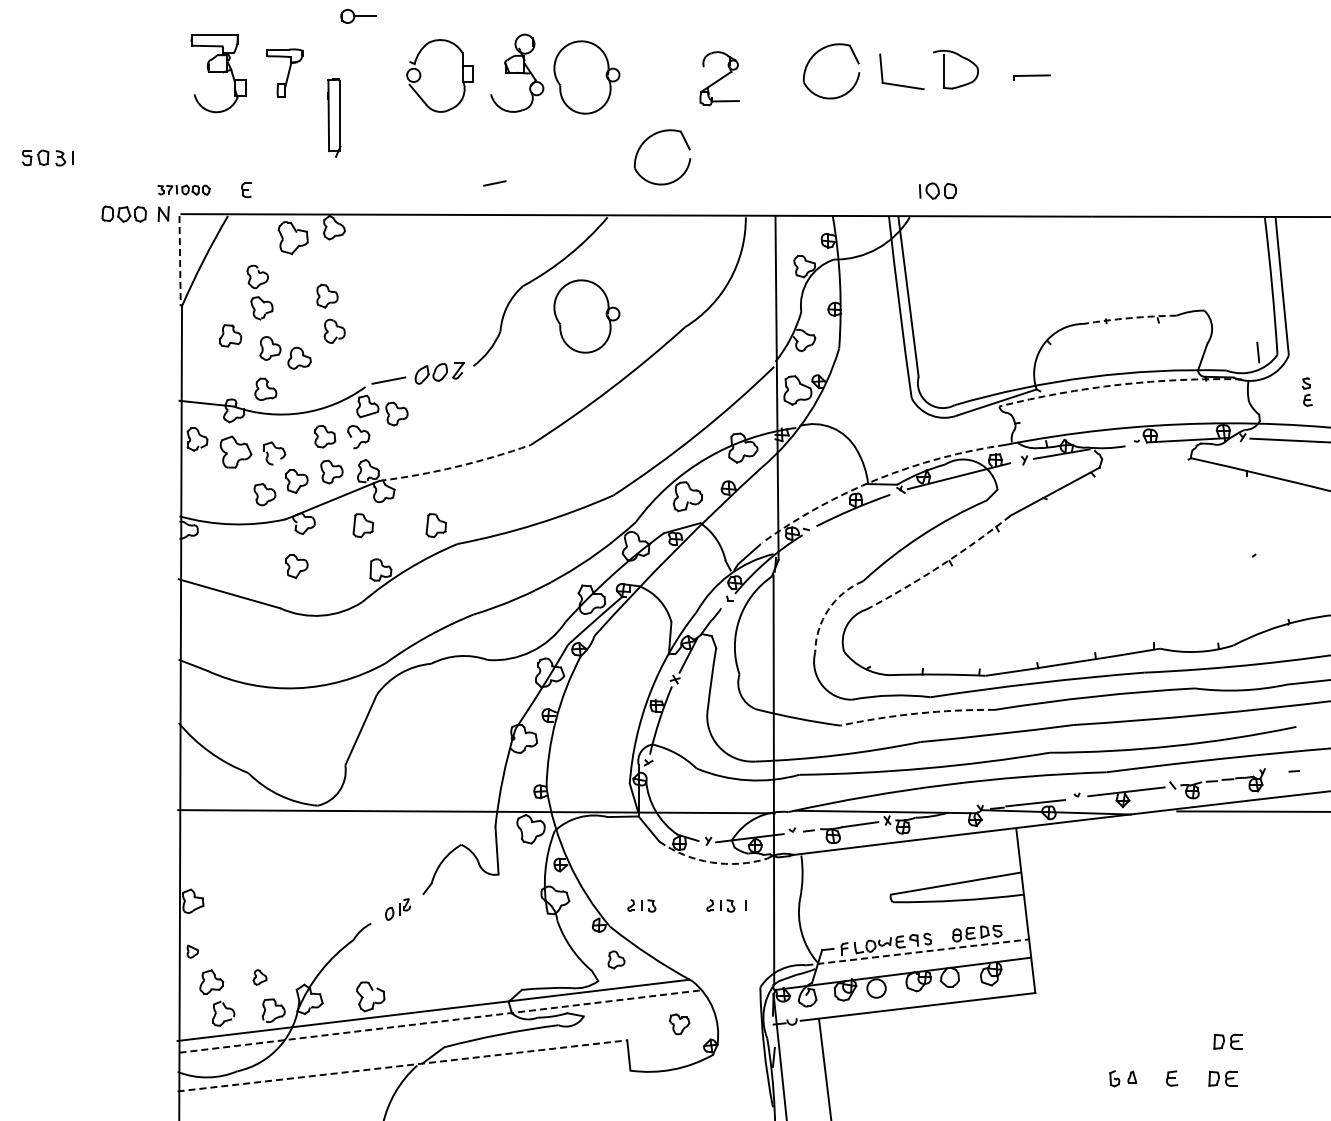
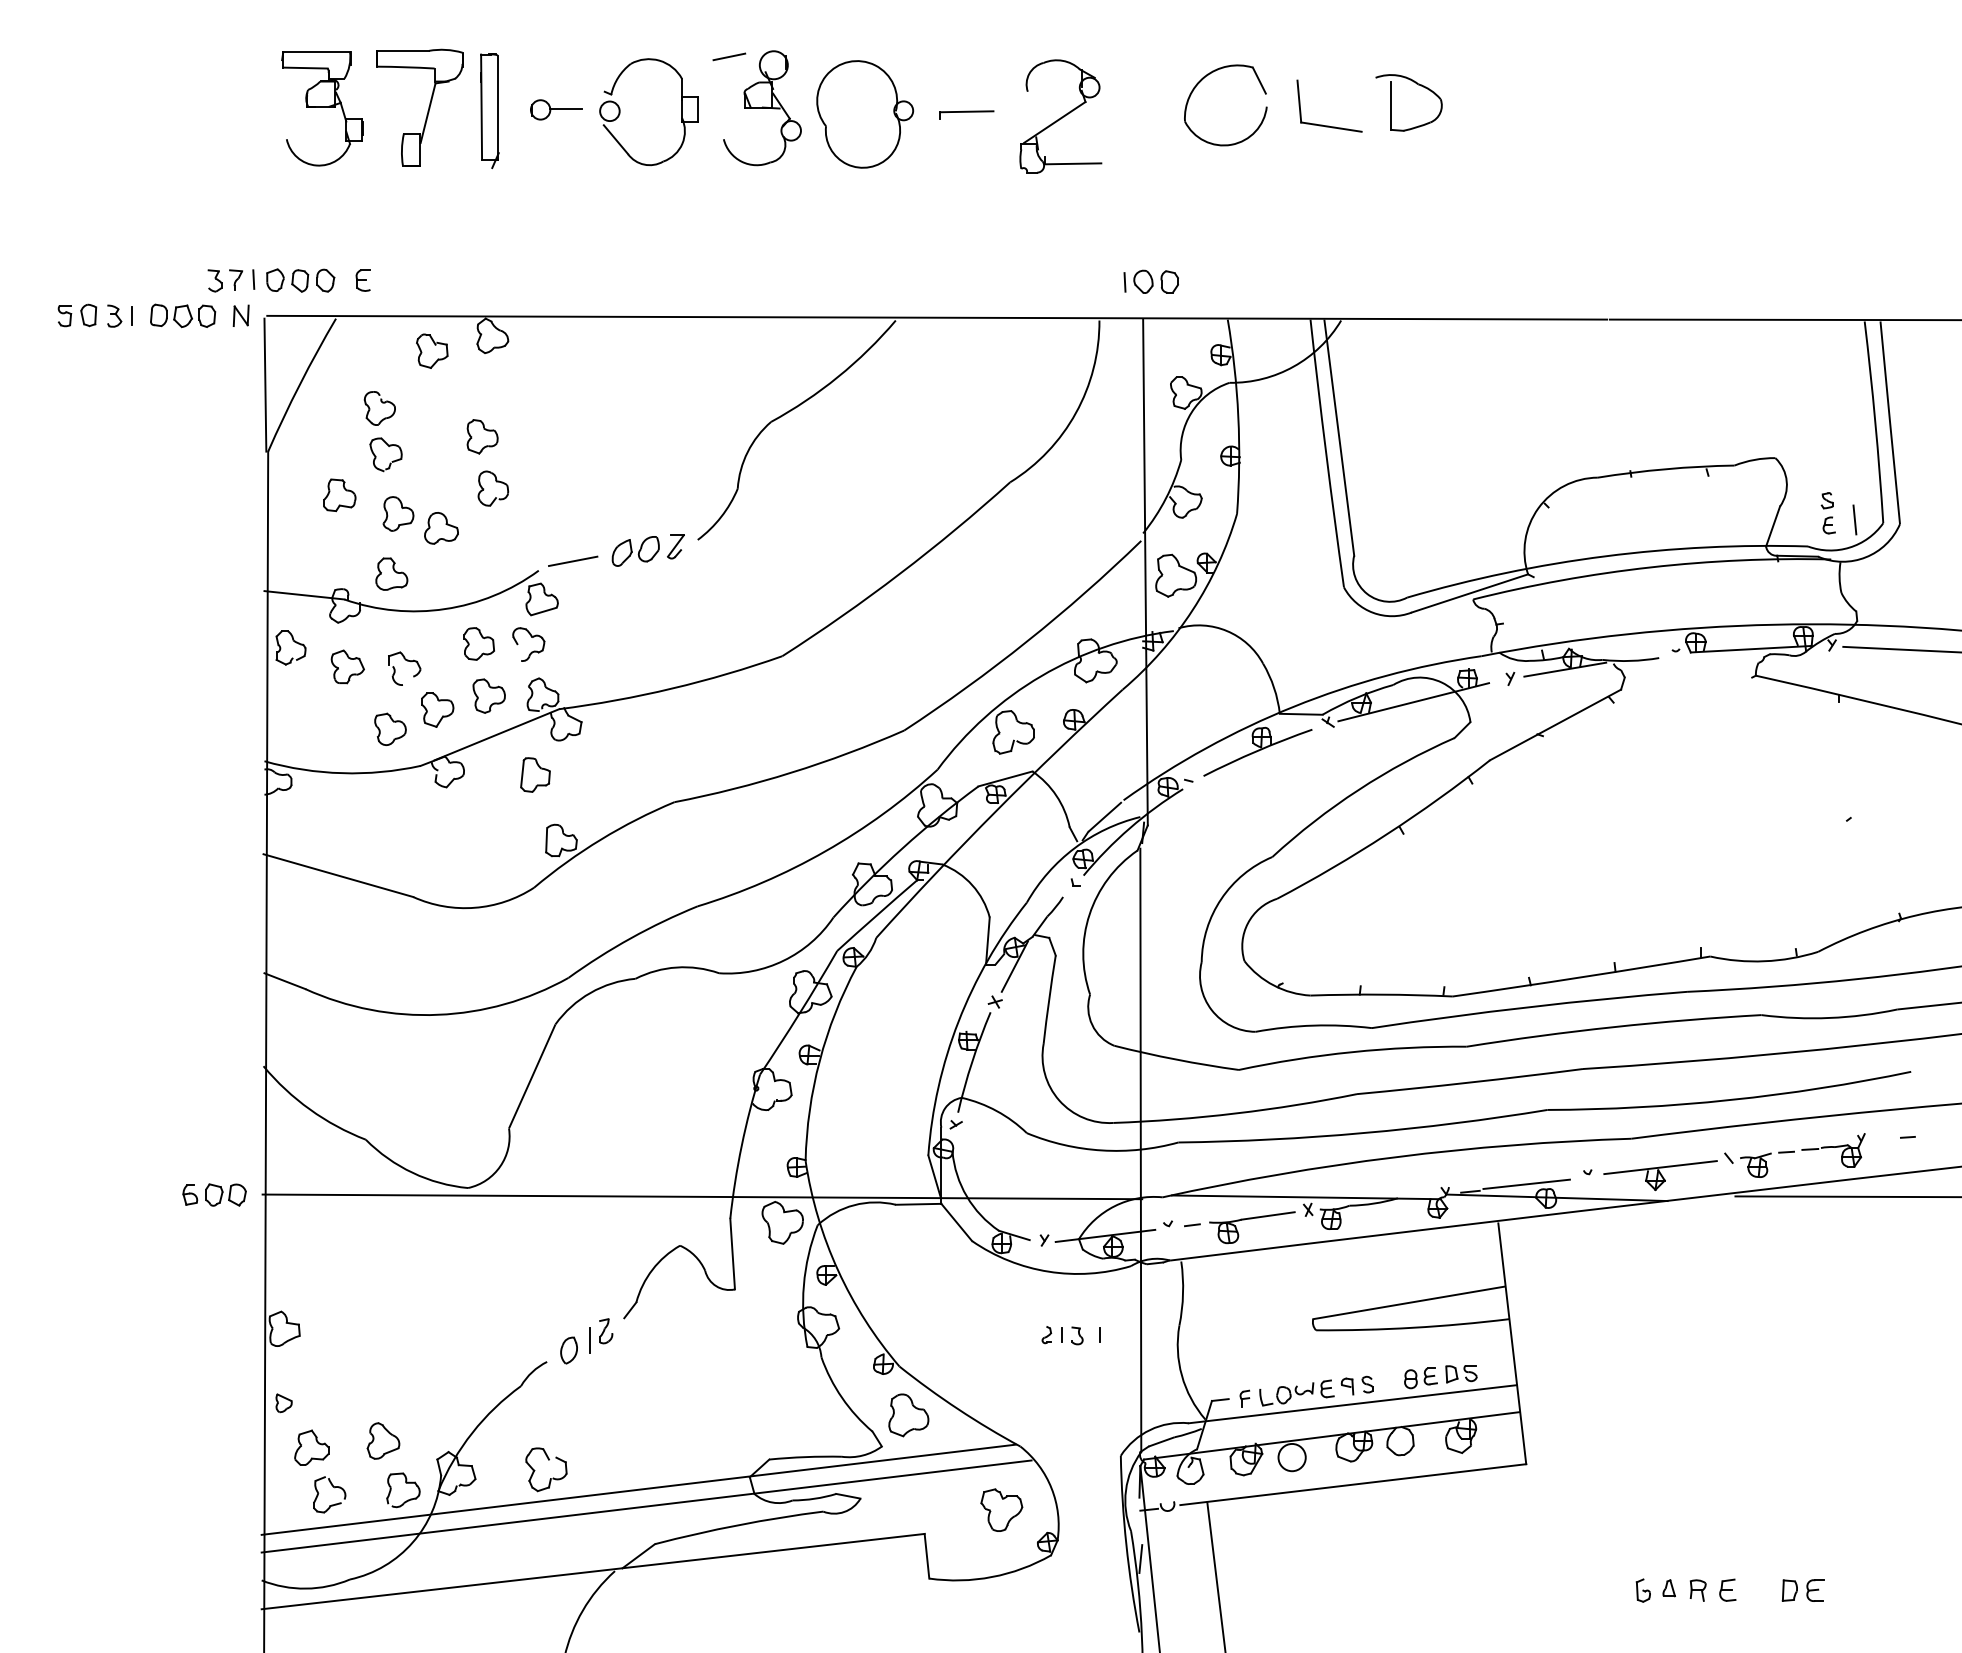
part: (358, 16) -> (556, 109), moved
part: (284, 72) -> (419, 107), size x1.67
part: (1031, 77) -> (966, 114), moved
part: (719, 78) -> (1060, 115), size x1.43
part: (334, 117) -> (490, 109), moved
part: (646, 141) -> (952, 208), removed
part: (47, 157) -> (94, 314), moved
line: (494, 183) -> (728, 56), moved
part: (183, 189) -> (270, 279), size x1.67
part: (937, 190) -> (1150, 281), moved
part: (293, 238) -> (432, 351), size x0.71
line: (180, 261) -> (265, 385), dashed -> solid
part: (586, 316) -> (864, 466), removed
arc: (1130, 318) -> (1666, 469), dashed -> solid
arc: (1119, 384) -> (1650, 567), dashed -> solid
part: (1306, 391) -> (1827, 512), moved
part: (396, 413) -> (584, 609), removed
part: (235, 452) -> (347, 667), size x0.71
arc: (456, 466) -> (672, 687), dashed -> solid
arc: (877, 479) -> (1293, 707), dashed -> solid
part: (435, 525) -> (641, 774), removed
arc: (940, 565) -> (1386, 833), dashed -> solid
part: (296, 566) -> (436, 835), removed
arc: (828, 609) -> (1221, 898), dashed -> solid
arc: (917, 713) -> (1352, 1052), dashed -> solid
part: (145, 810) -> (214, 1195), added
arc: (711, 862) -> (1048, 1271), dashed -> solid
part: (641, 905) -> (945, 1335), removed
part: (397, 909) -> (585, 1341), size x1.43
line: (918, 952) -> (1353, 1404), dashed -> solid
part: (616, 959) -> (908, 1414), size x1.67
part: (259, 977) -> (382, 1441), size x1.67
line: (438, 1021) -> (646, 1506), dashed -> solid
part: (679, 1024) -> (1001, 1510), size x1.43
part: (1227, 1041) -> (1809, 1535), removed
line: (402, 1065) -> (593, 1571), dashed -> solid
part: (1151, 1078) -> (1697, 1590), added

